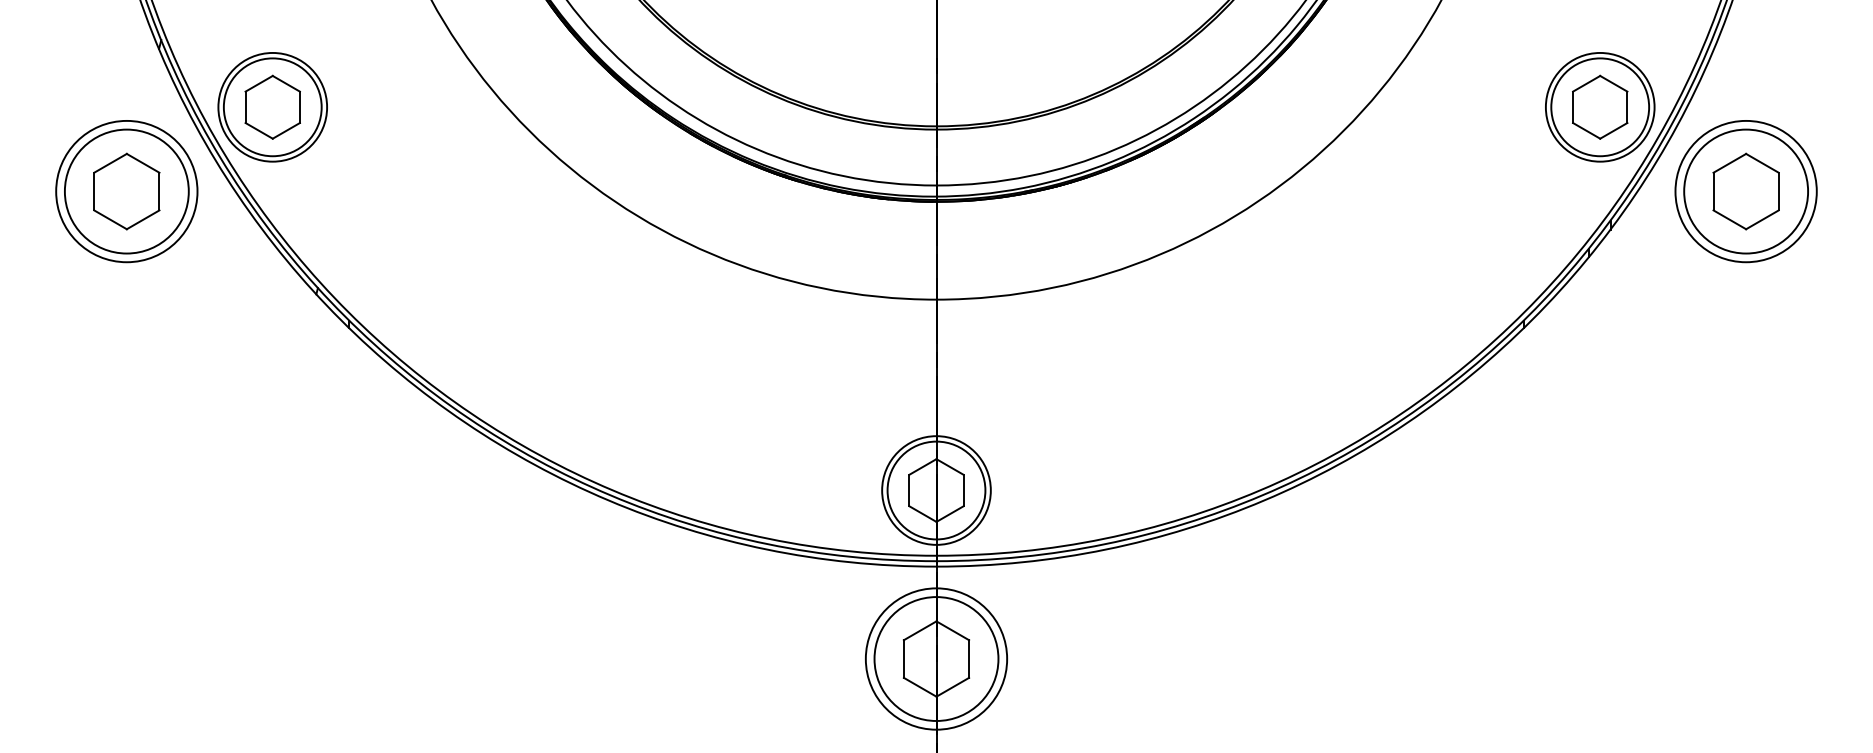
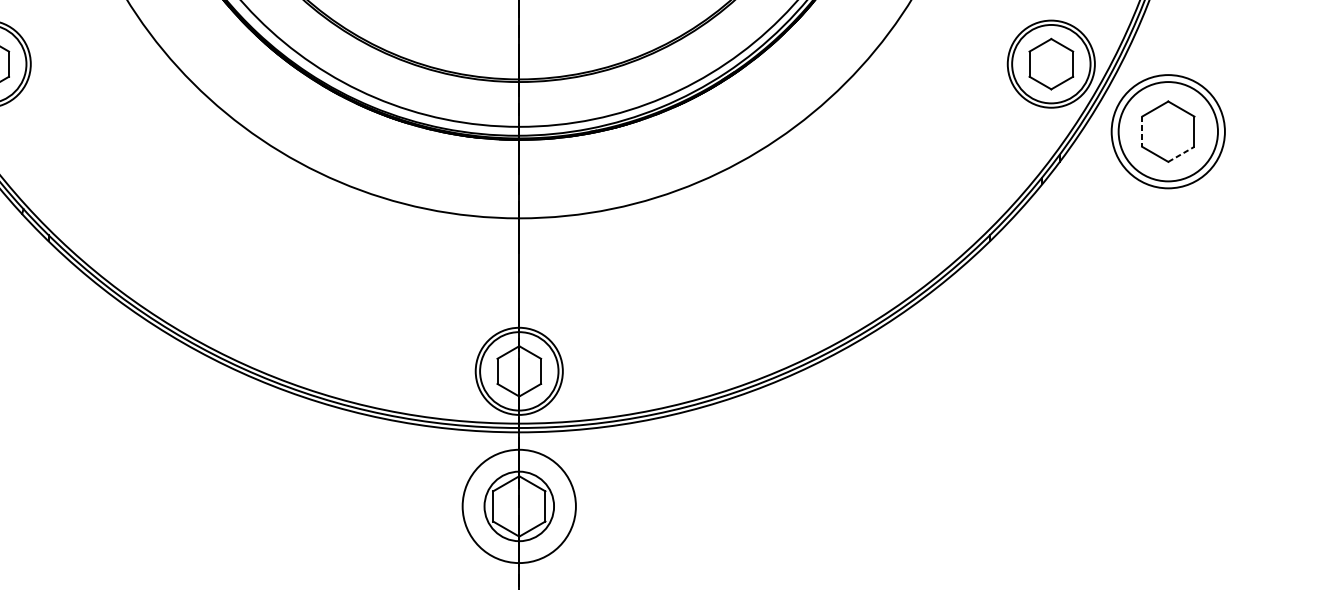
line: (1713, 191) -> (1142, 131), solid -> dashed
line: (1762, 219) -> (1181, 154), solid -> dashed
circle: (936, 658) -> (519, 506), size x0.7

